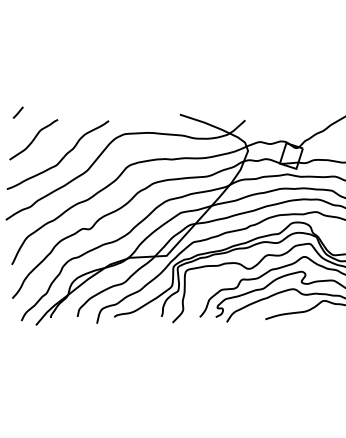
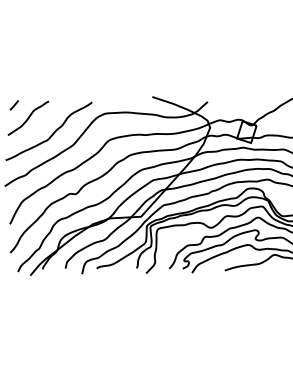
line: (17, 112) -> (13, 105), moved

